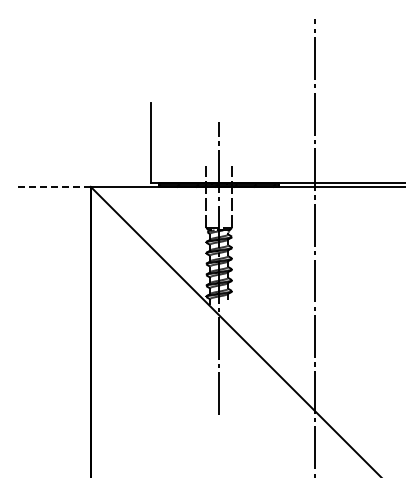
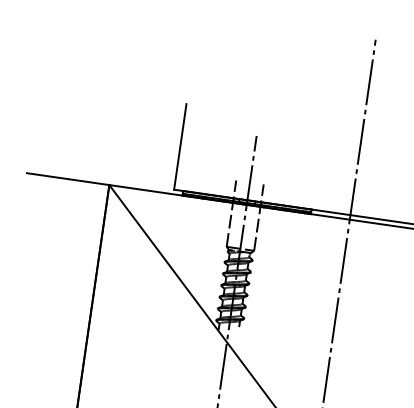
line: (52, 186) -> (68, 178), dashed -> solid

